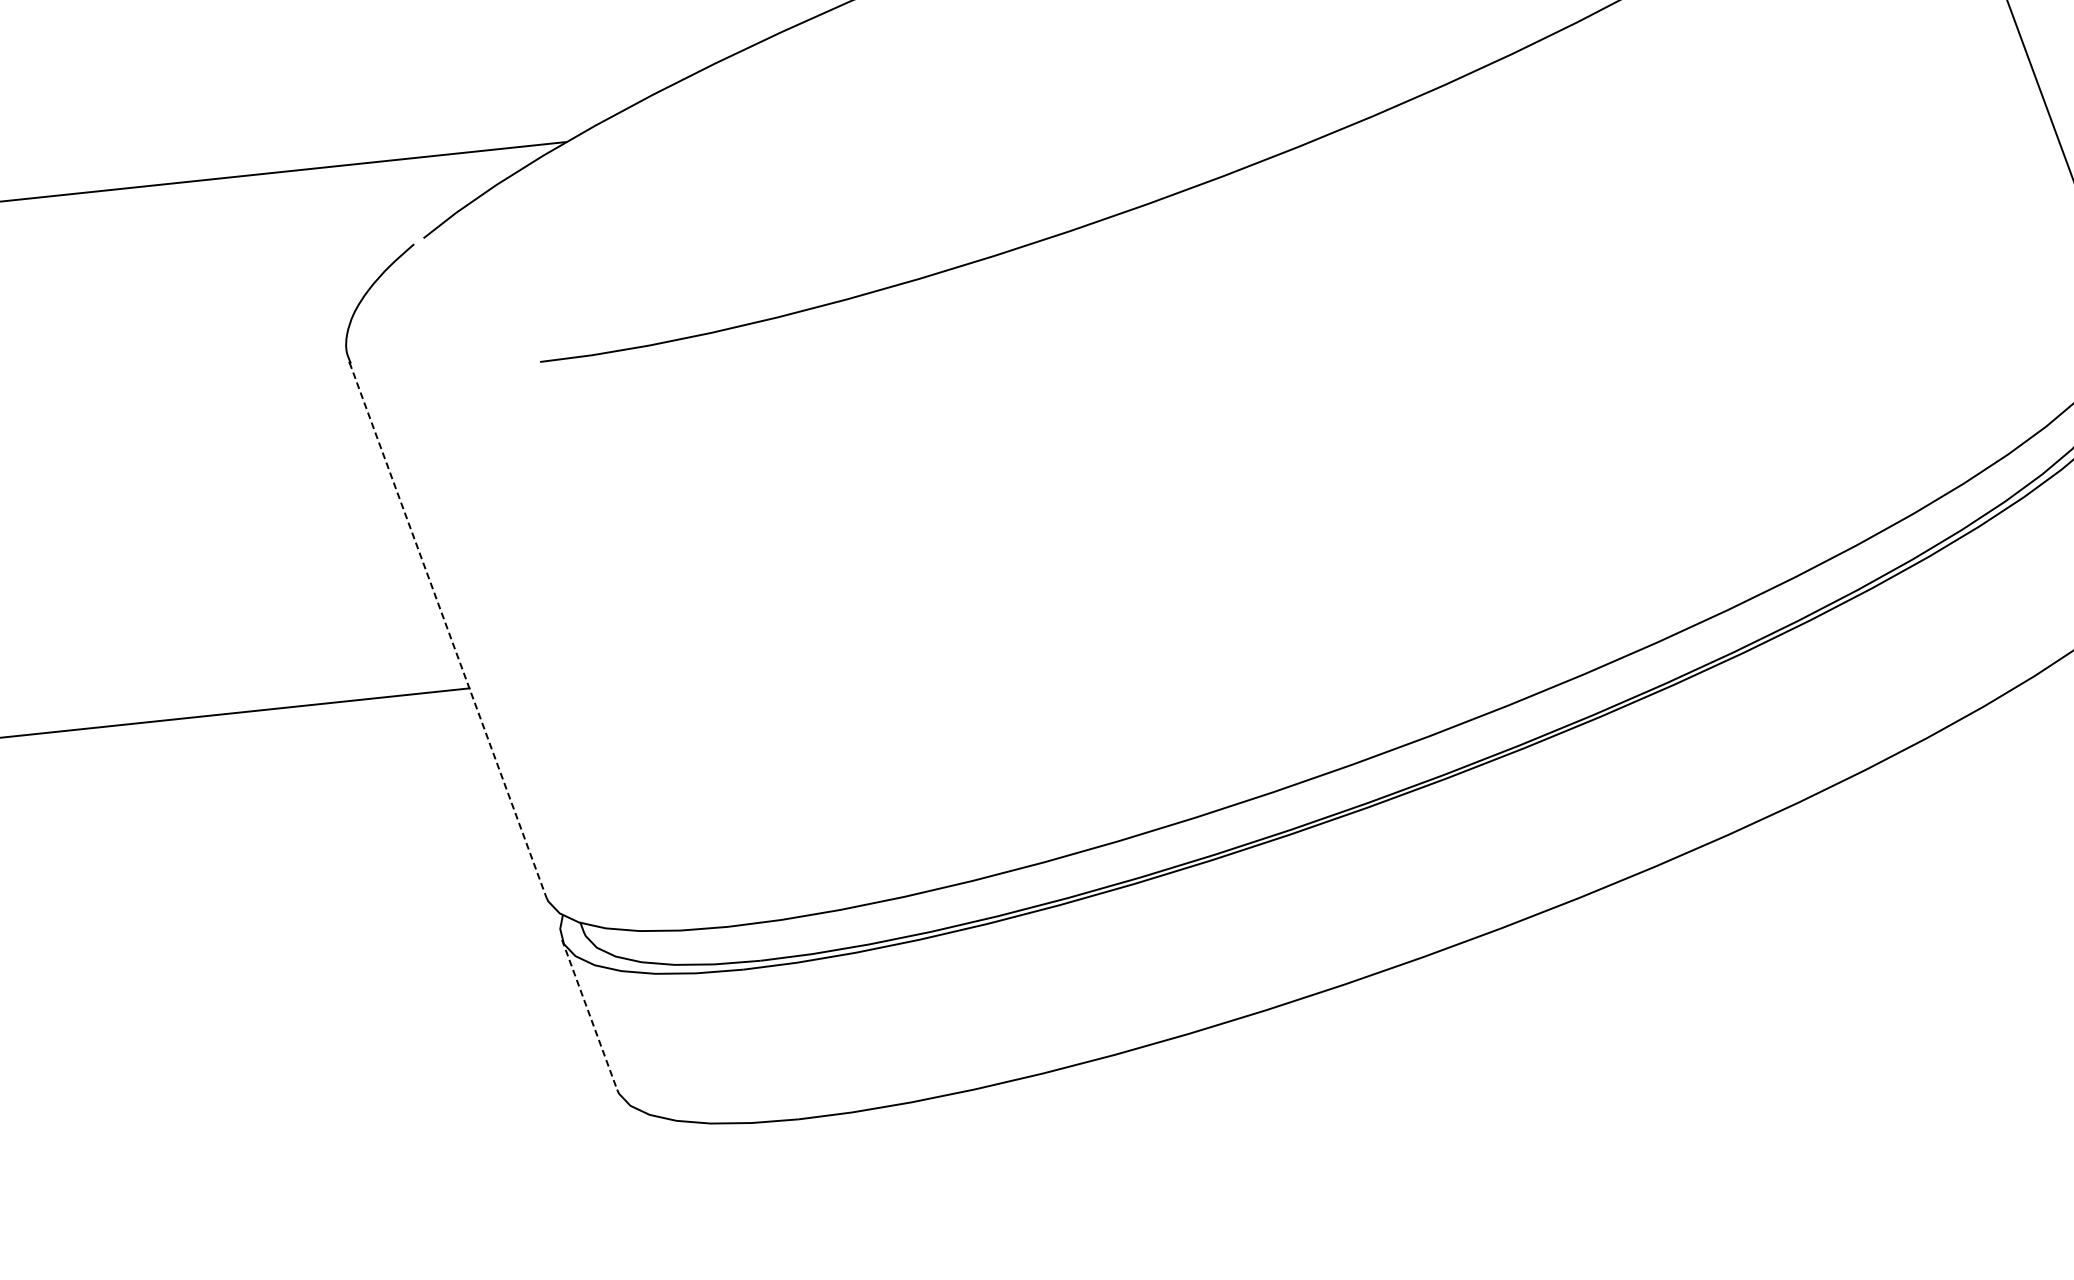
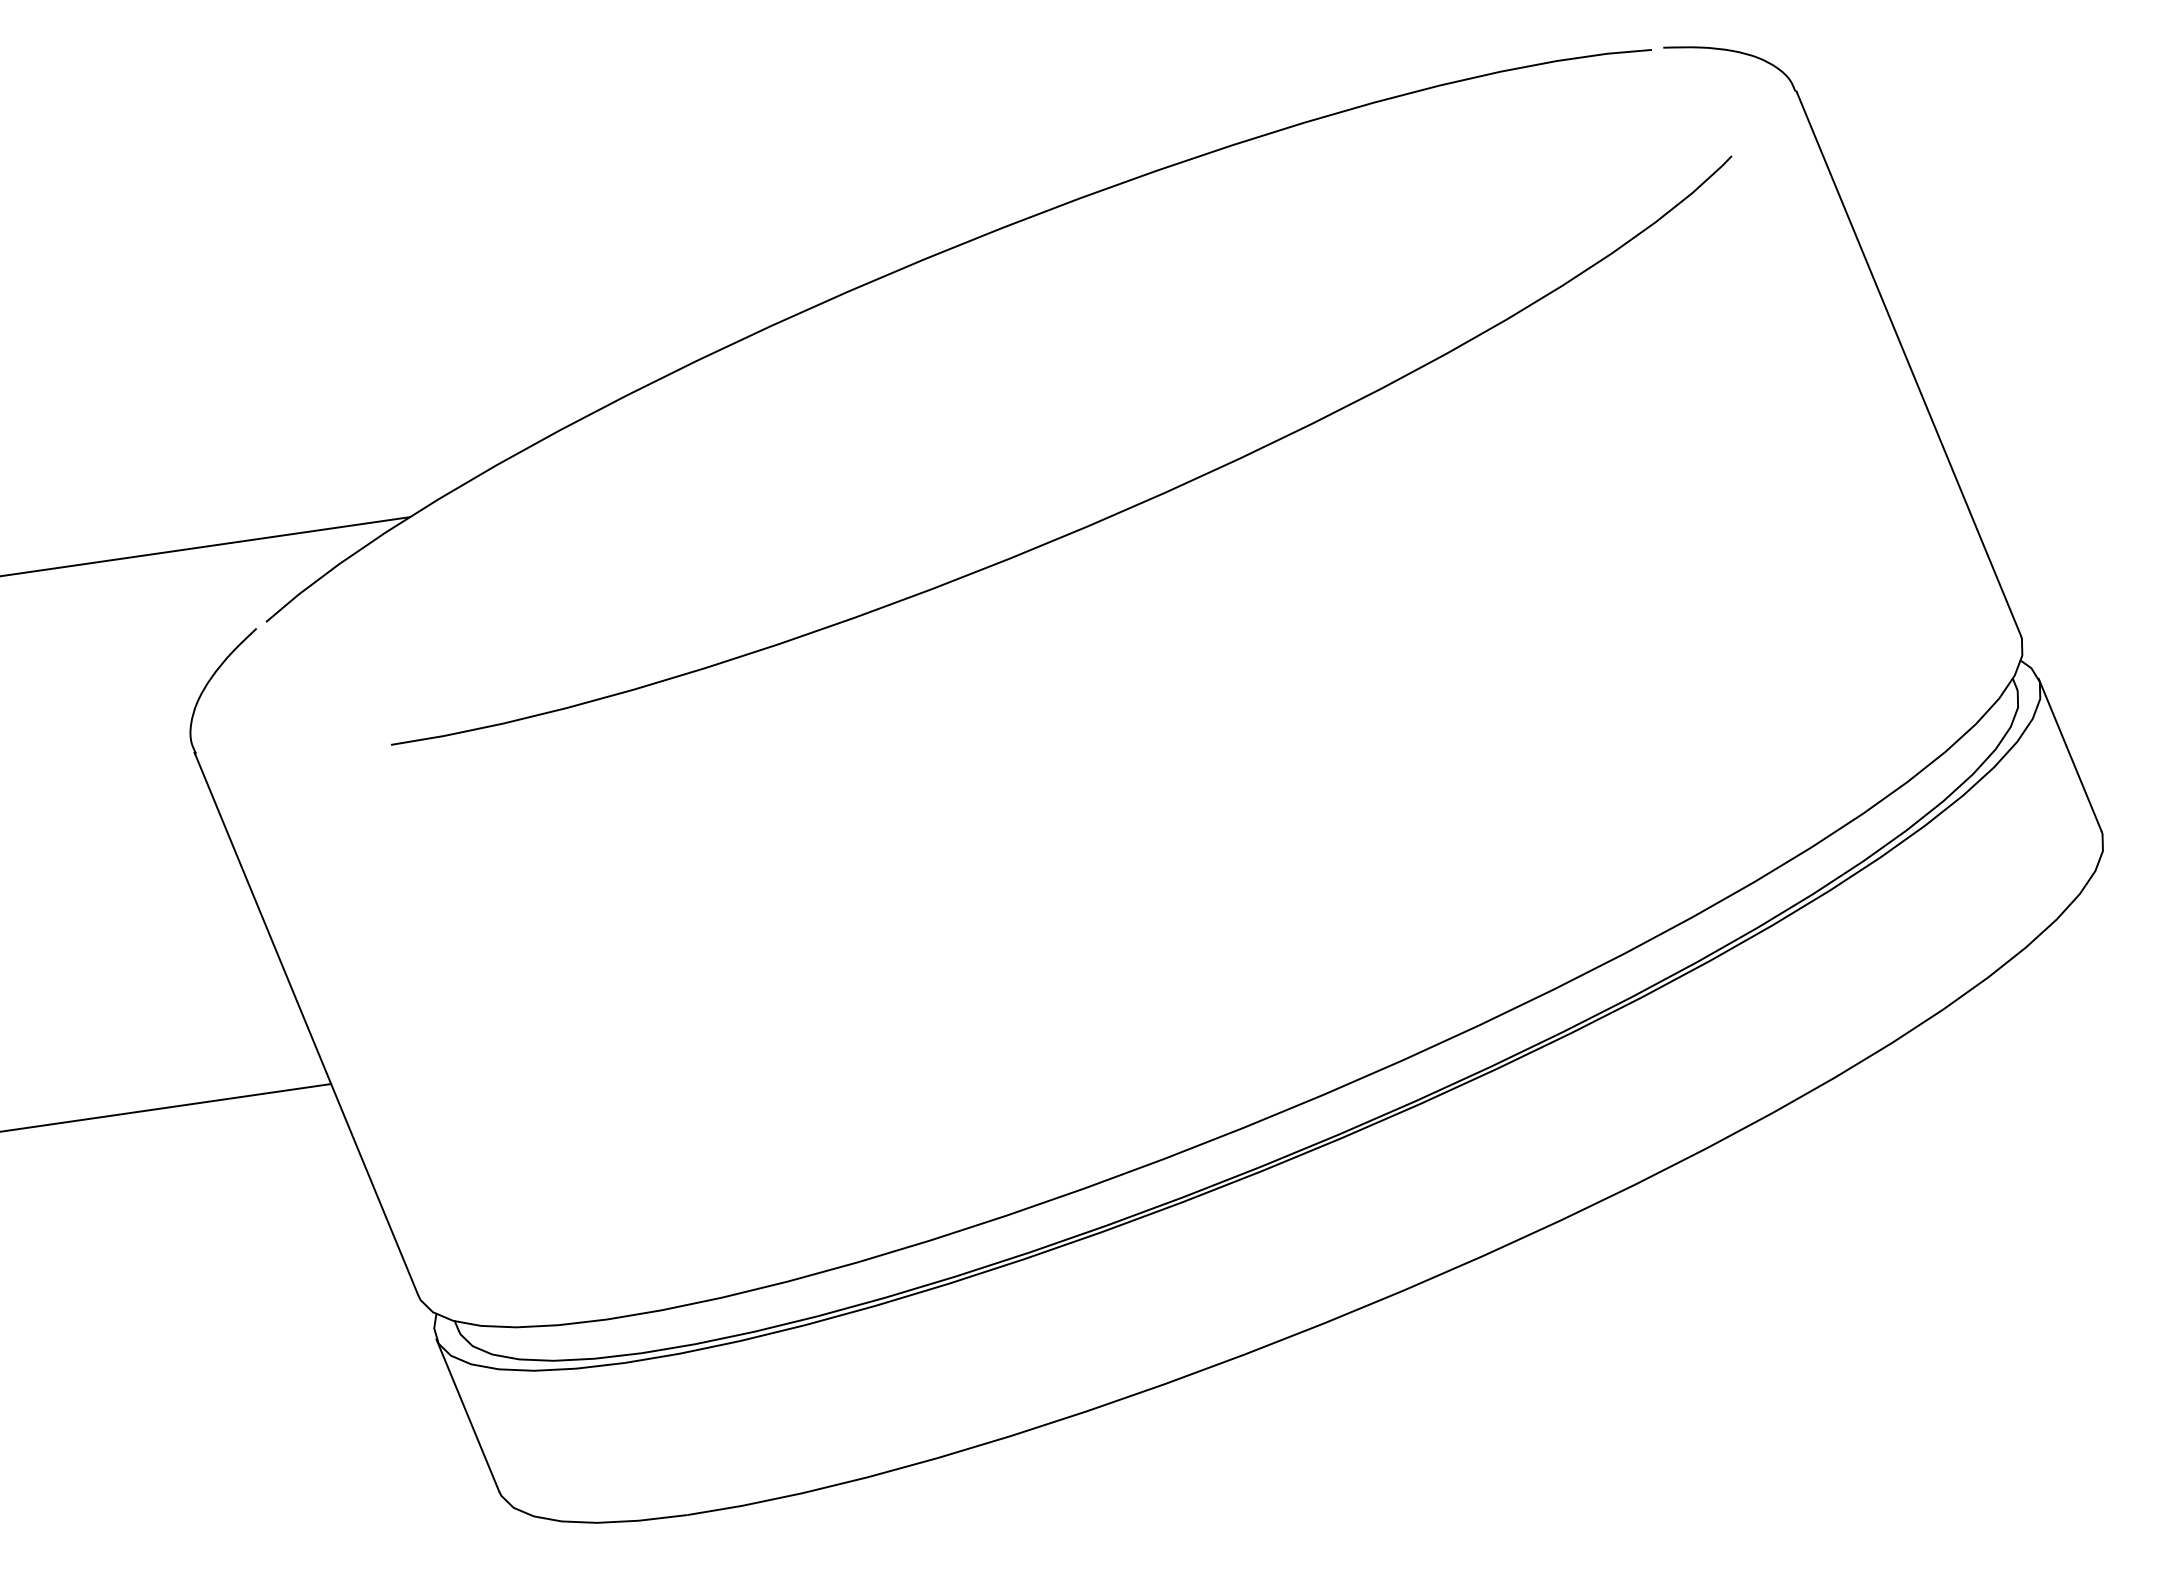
line: (447, 629) -> (306, 1024), dashed -> solid
line: (590, 1015) -> (468, 1416), dashed -> solid

